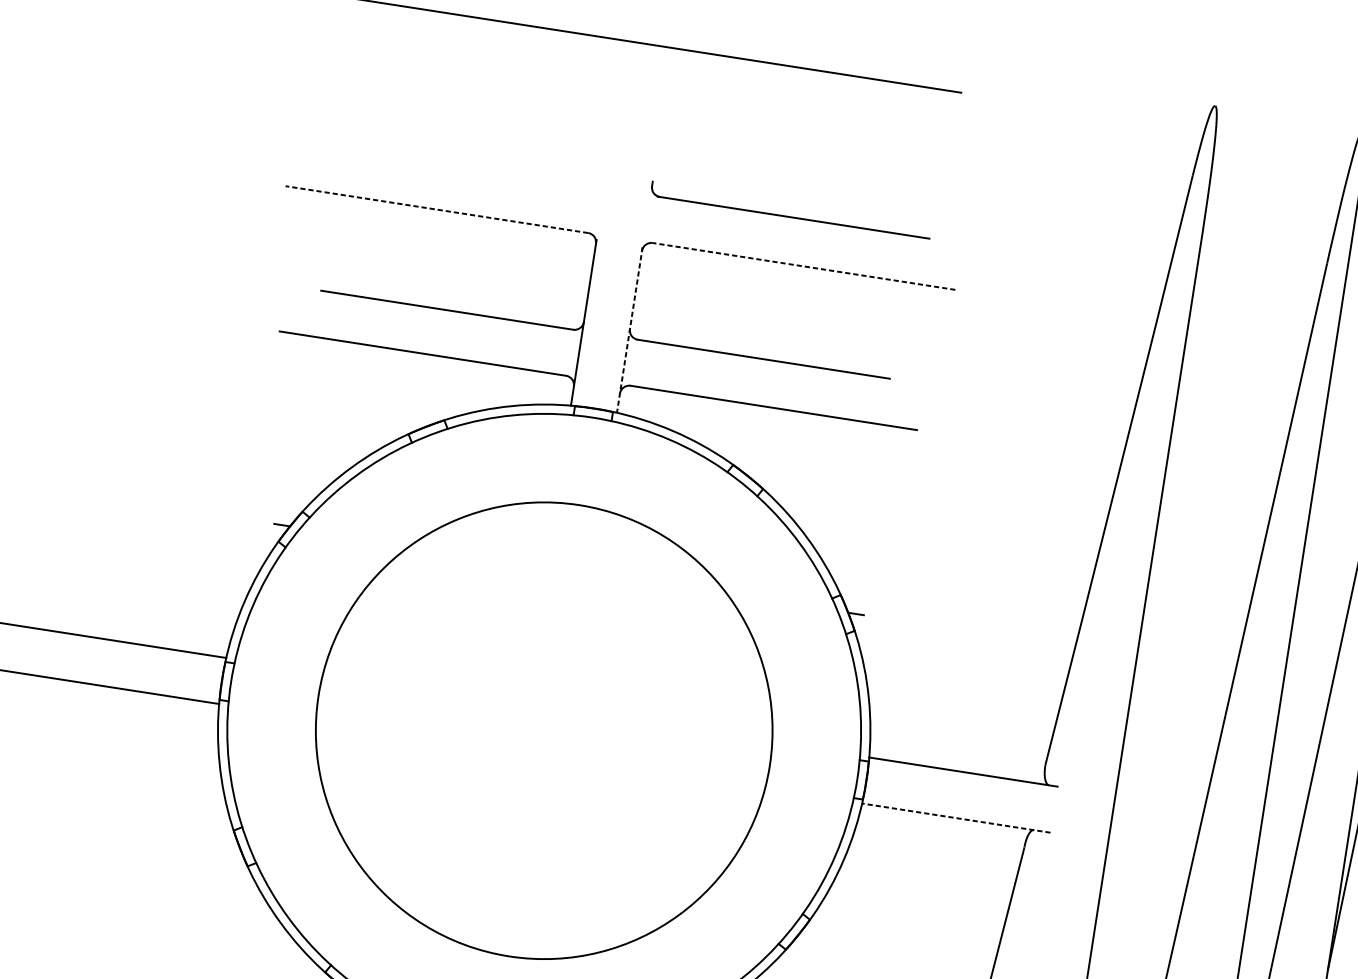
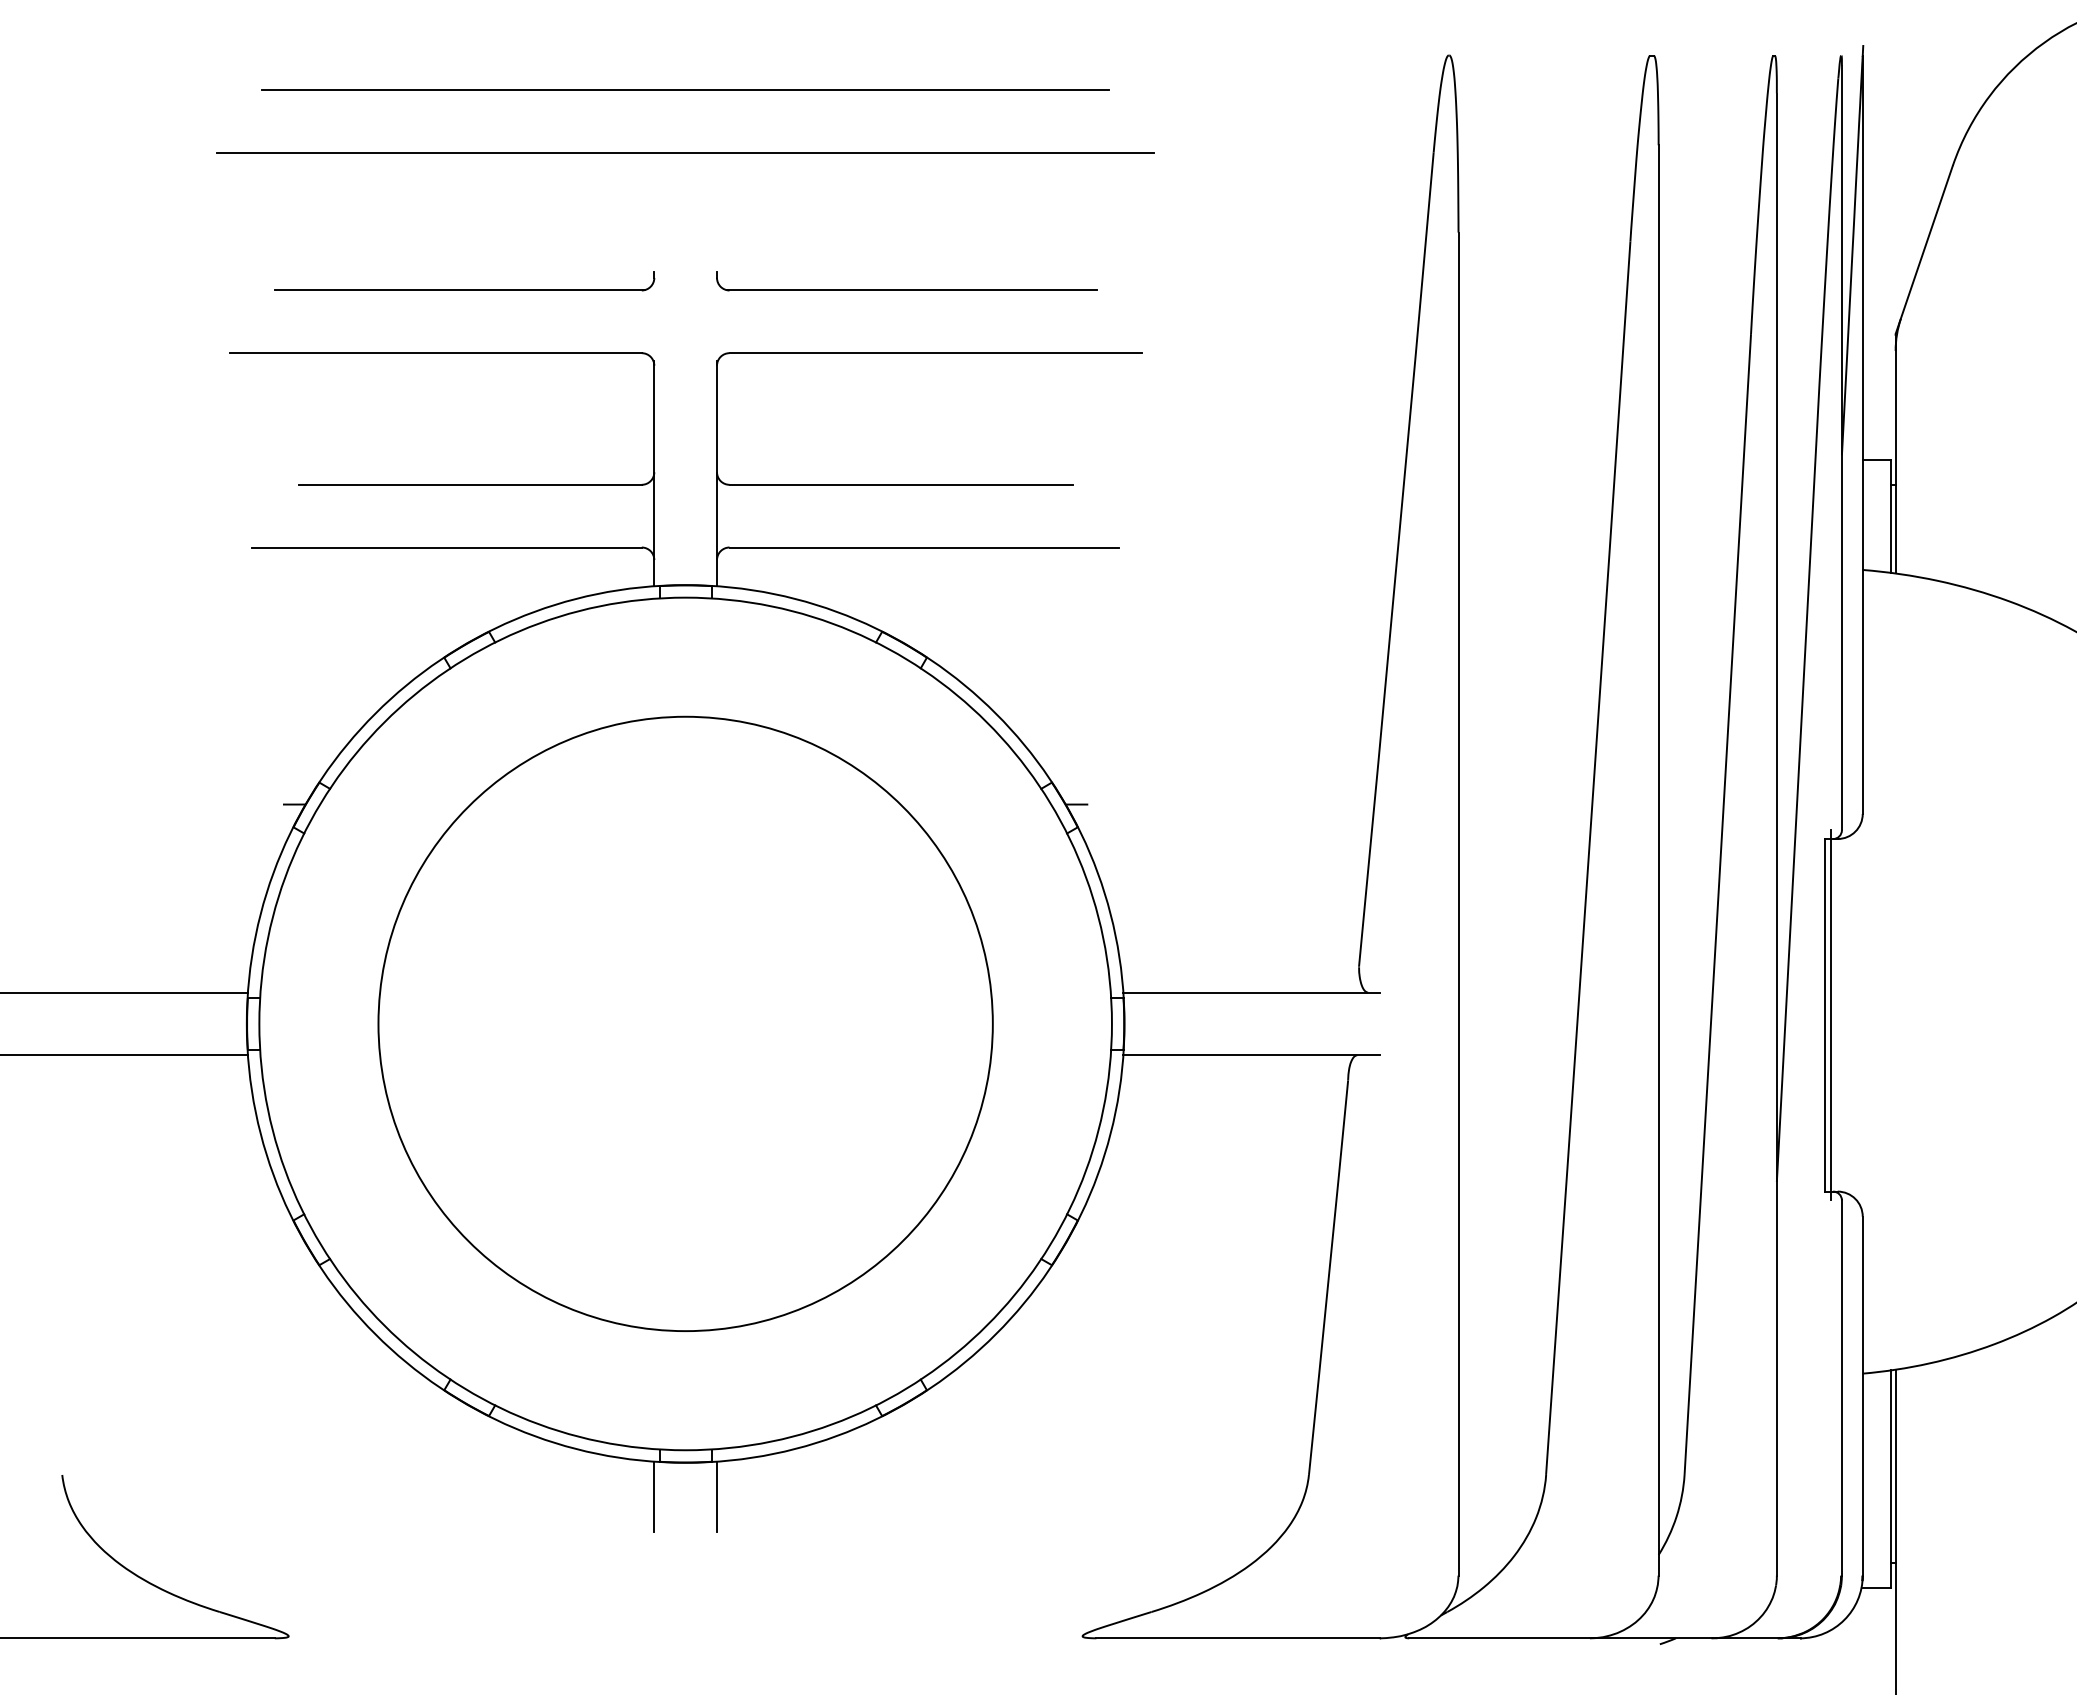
line: (643, 90) -> (685, 152), added
part: (465, 166) -> (464, 289), added
line: (436, 209) -> (435, 353), dashed -> solid
line: (803, 266) -> (935, 353), dashed -> solid
line: (630, 330) -> (717, 473), dashed -> solid
line: (956, 818) -> (1251, 1055), dashed -> solid

